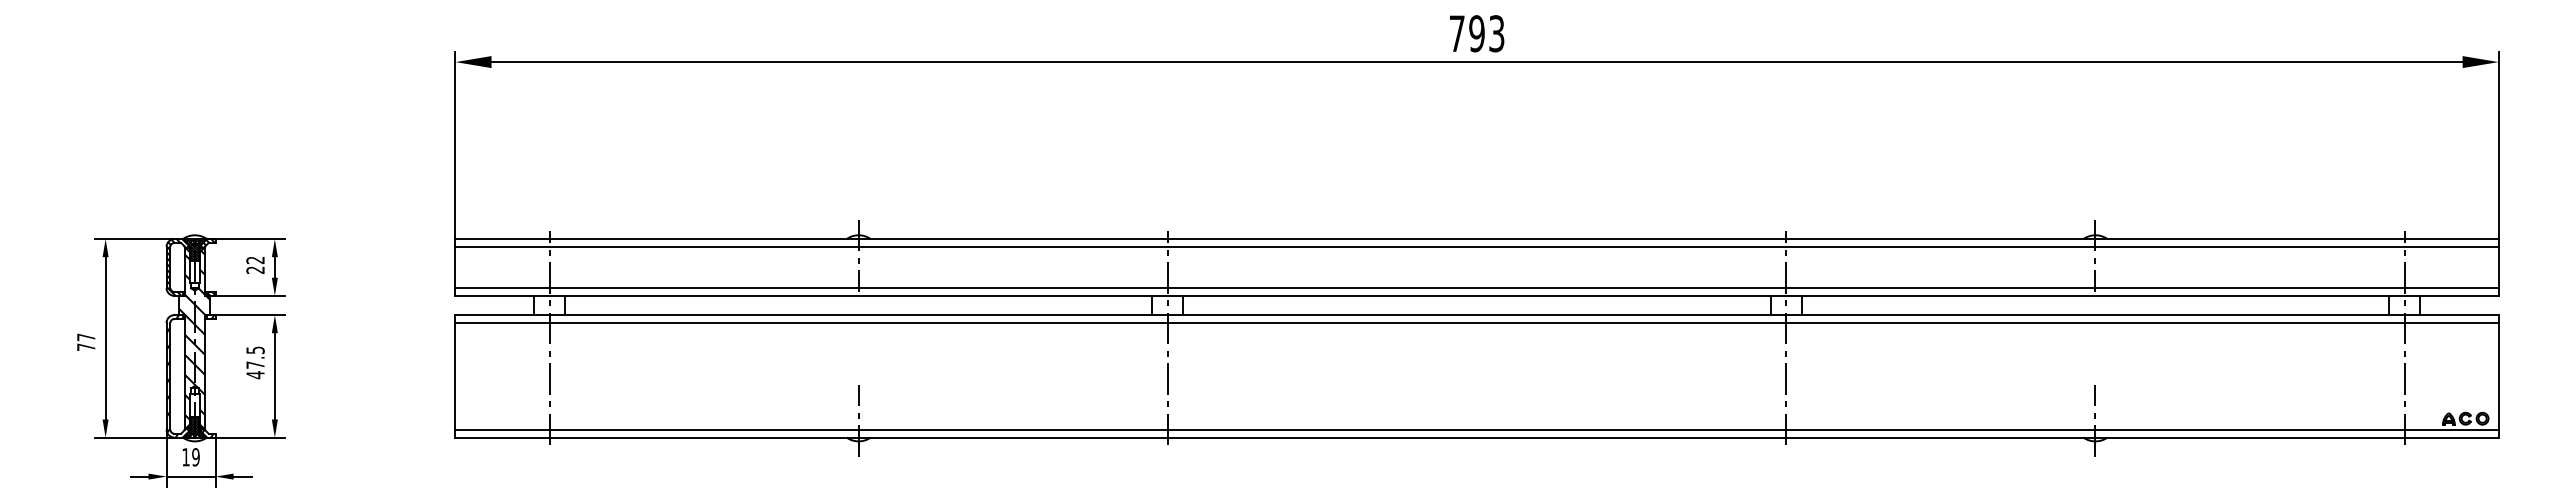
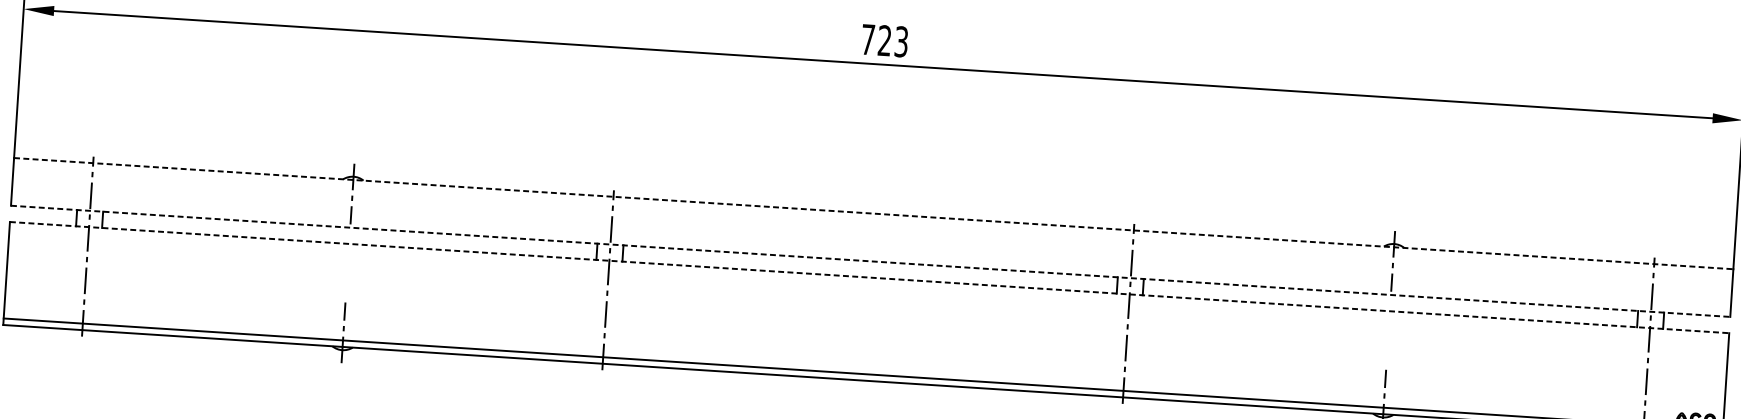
text: (1476, 33) -> (884, 40), 793 -> 723
line: (1477, 239) -> (874, 213), solid -> dashed
line: (1476, 246) -> (872, 219), removed
line: (1476, 288) -> (870, 255), removed
line: (1477, 295) -> (871, 261), solid -> dashed
line: (1477, 315) -> (869, 277), solid -> dashed
line: (1476, 322) -> (868, 283), removed

